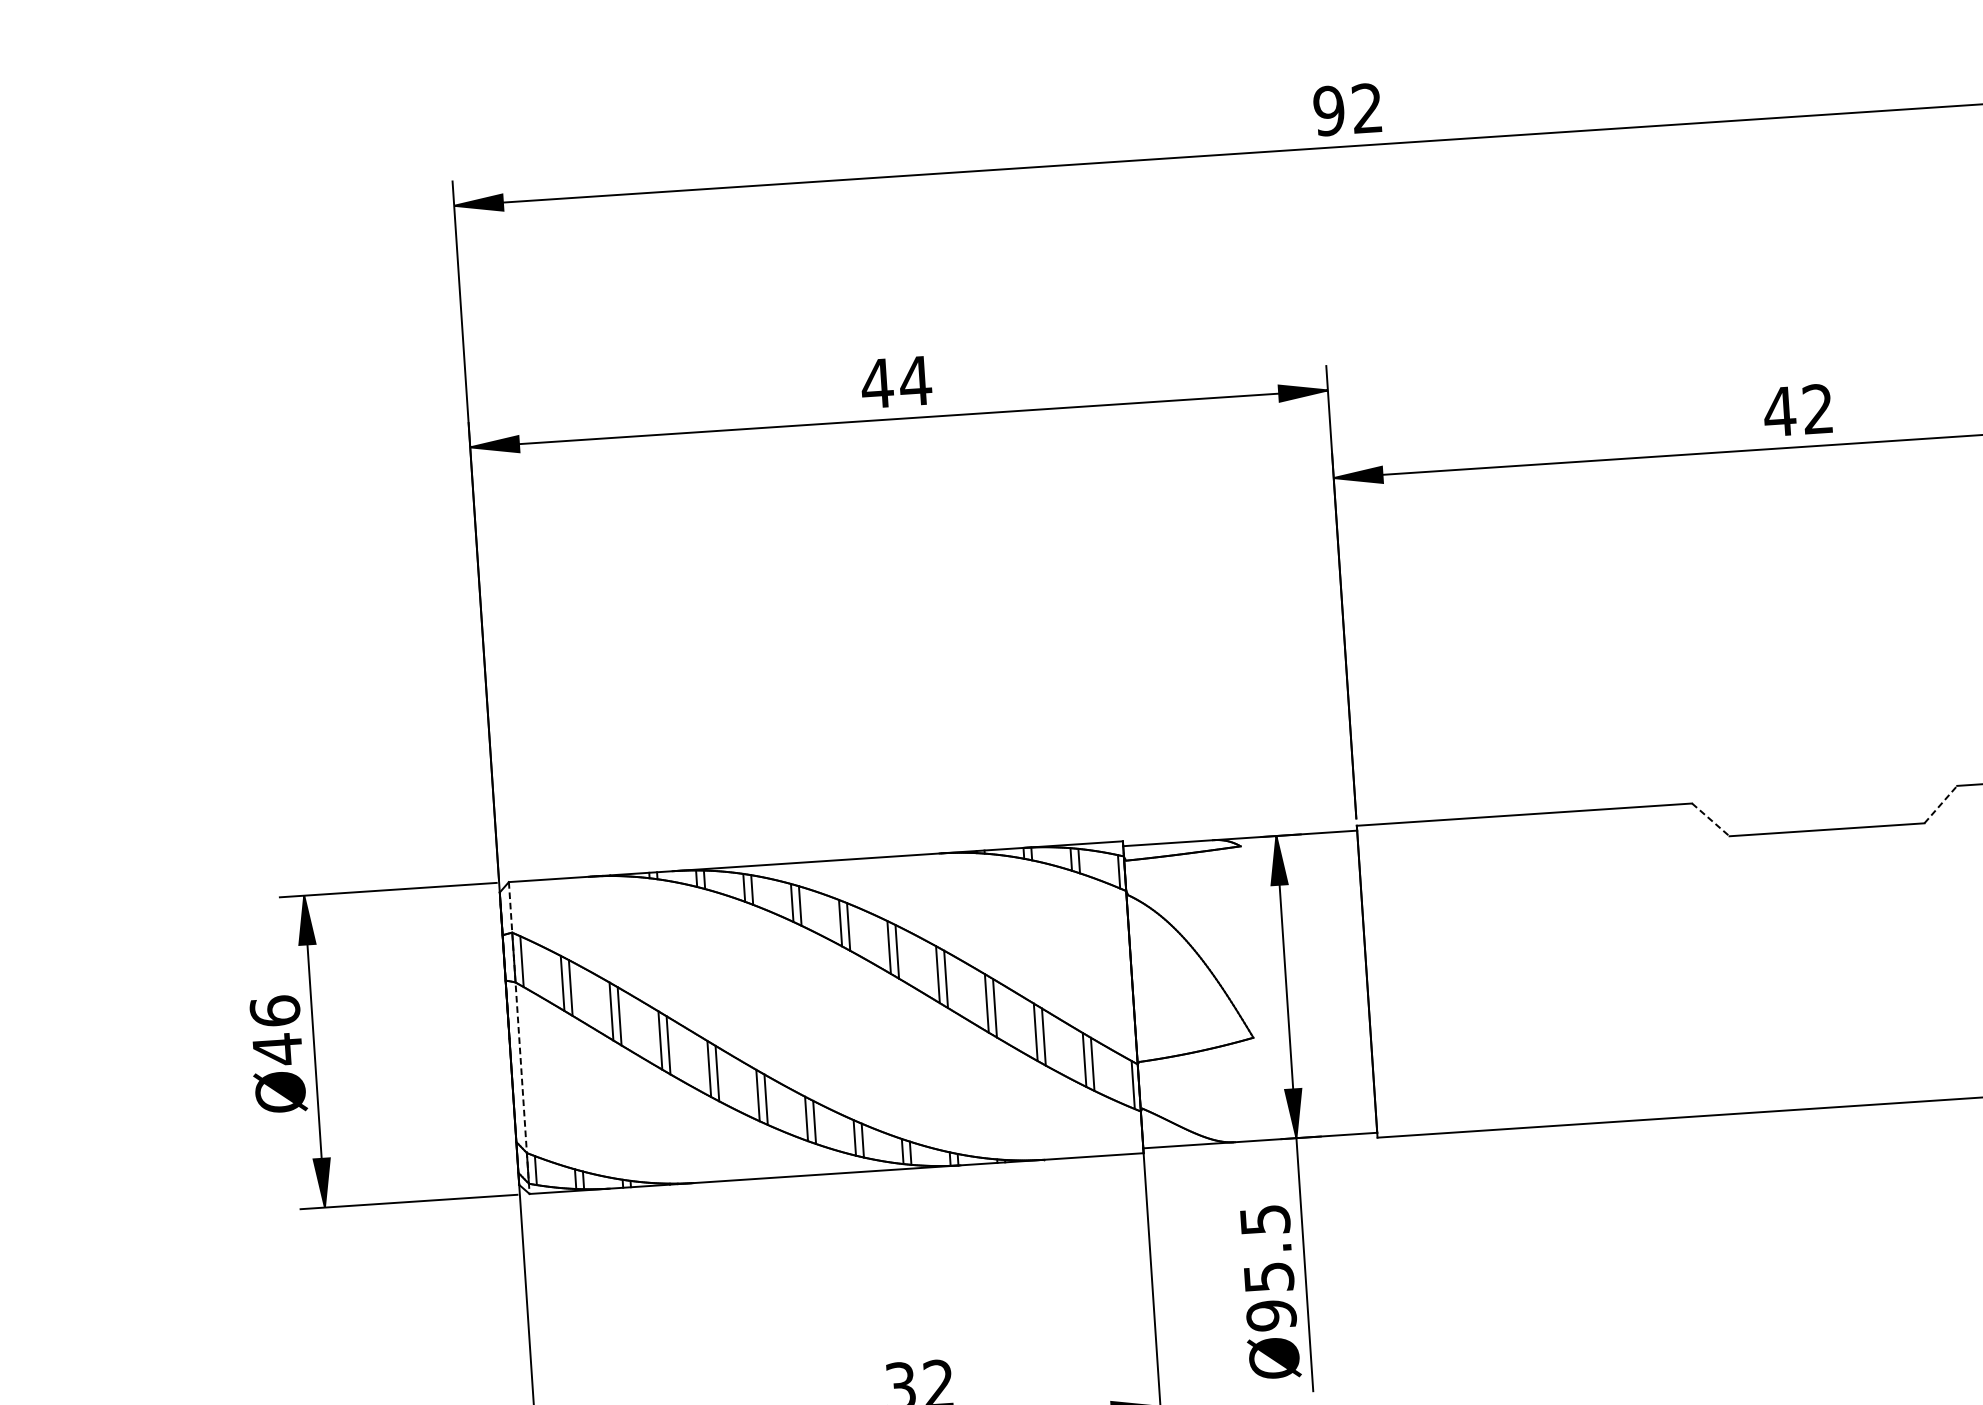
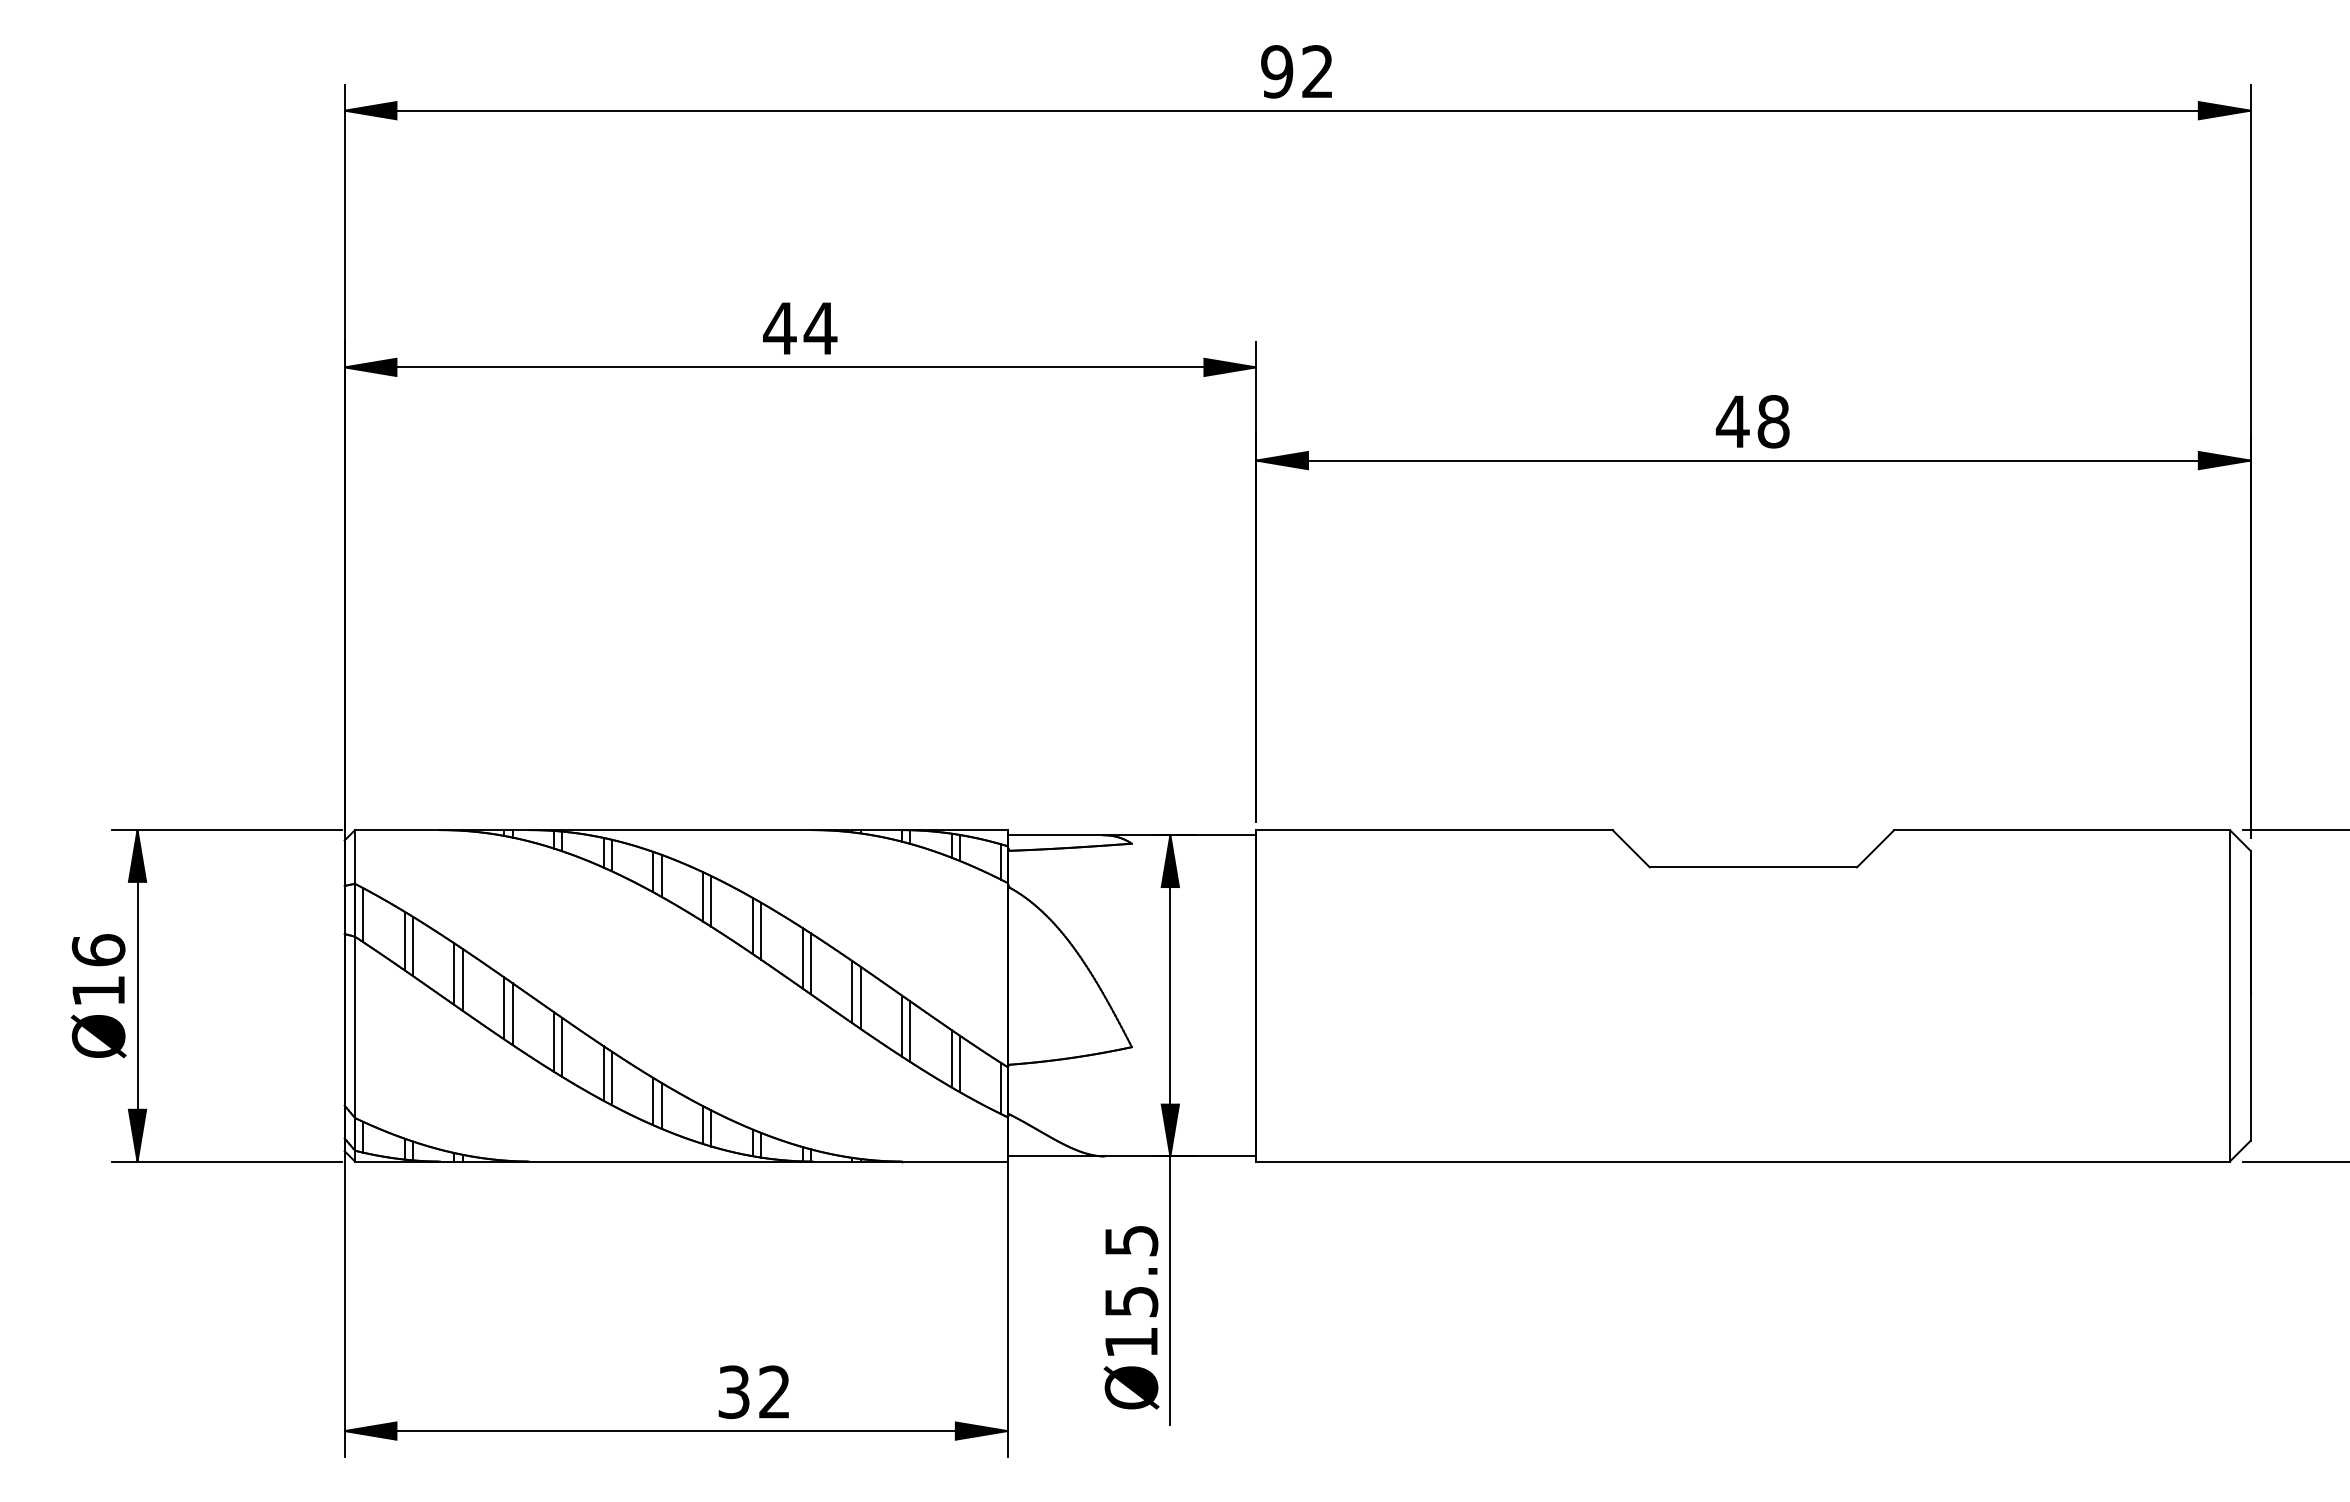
text: (1818, 408) -> (1773, 421), 42 -> 48
line: (1941, 804) -> (1876, 848), dashed -> solid
line: (1711, 820) -> (1631, 849), dashed -> solid
line: (519, 1037) -> (355, 995), dashed -> solid
text: (277, 1049) -> (98, 991), Ø46 -> Ø16
text: (1271, 1315) -> (1131, 1342), Ø95.5 -> Ø15.5

